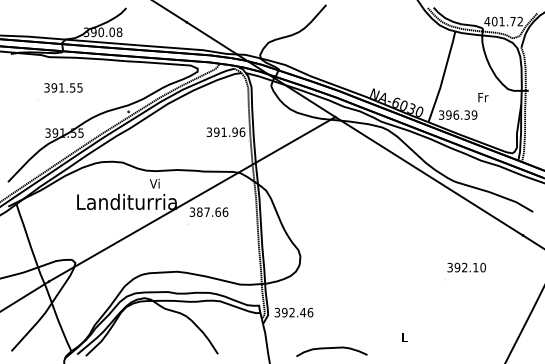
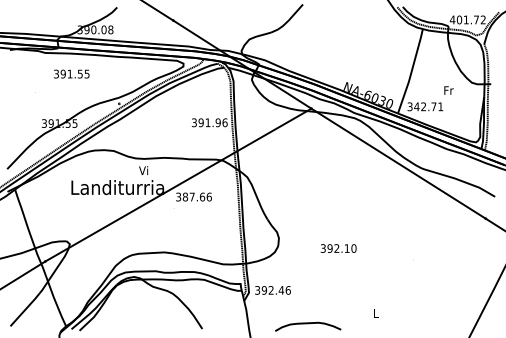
text: (63, 87) -> (71, 73), moved
text: (461, 114) -> (428, 106), 396.39 -> 342.71
text: (466, 267) -> (338, 248), moved

